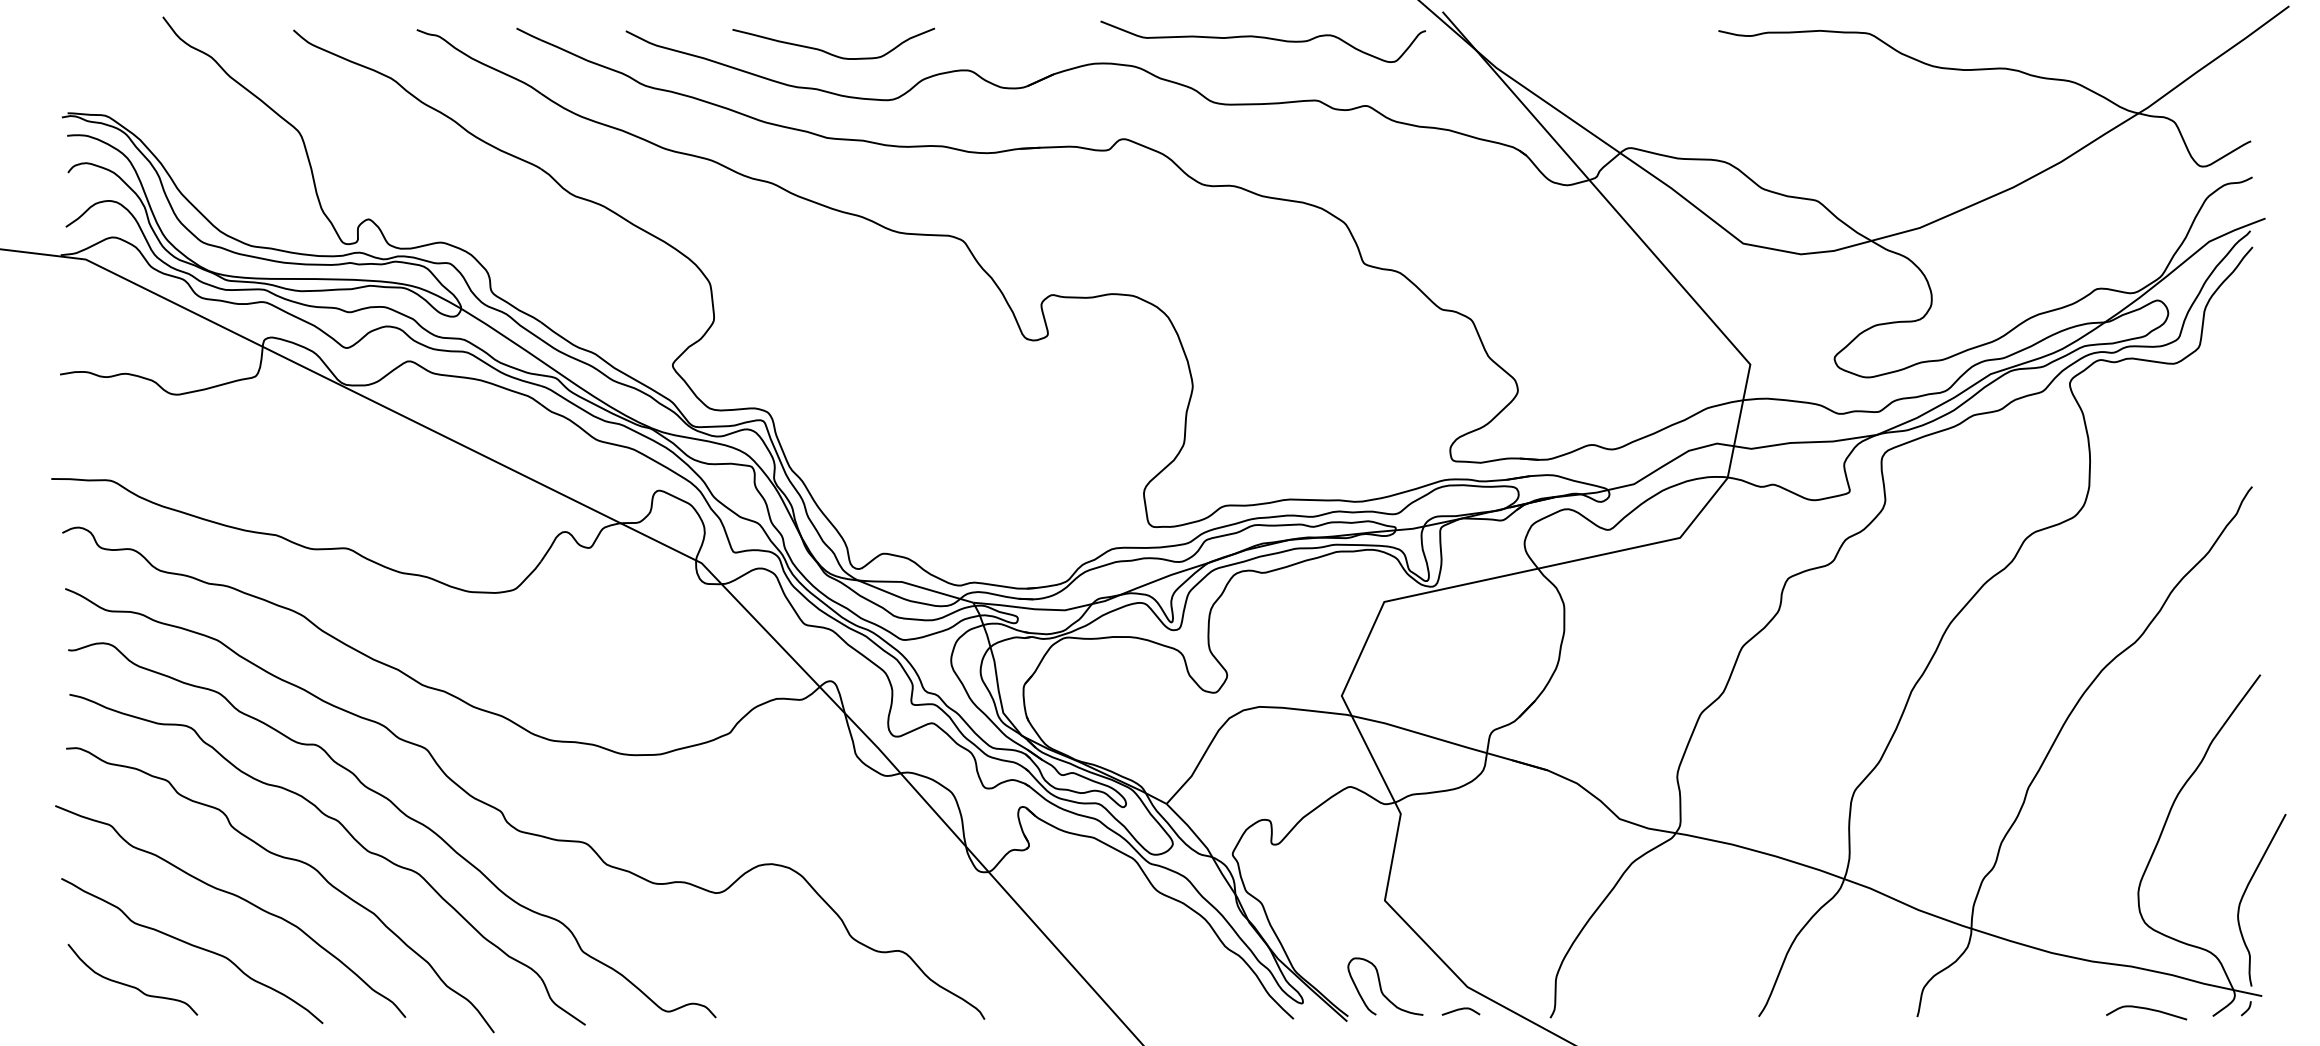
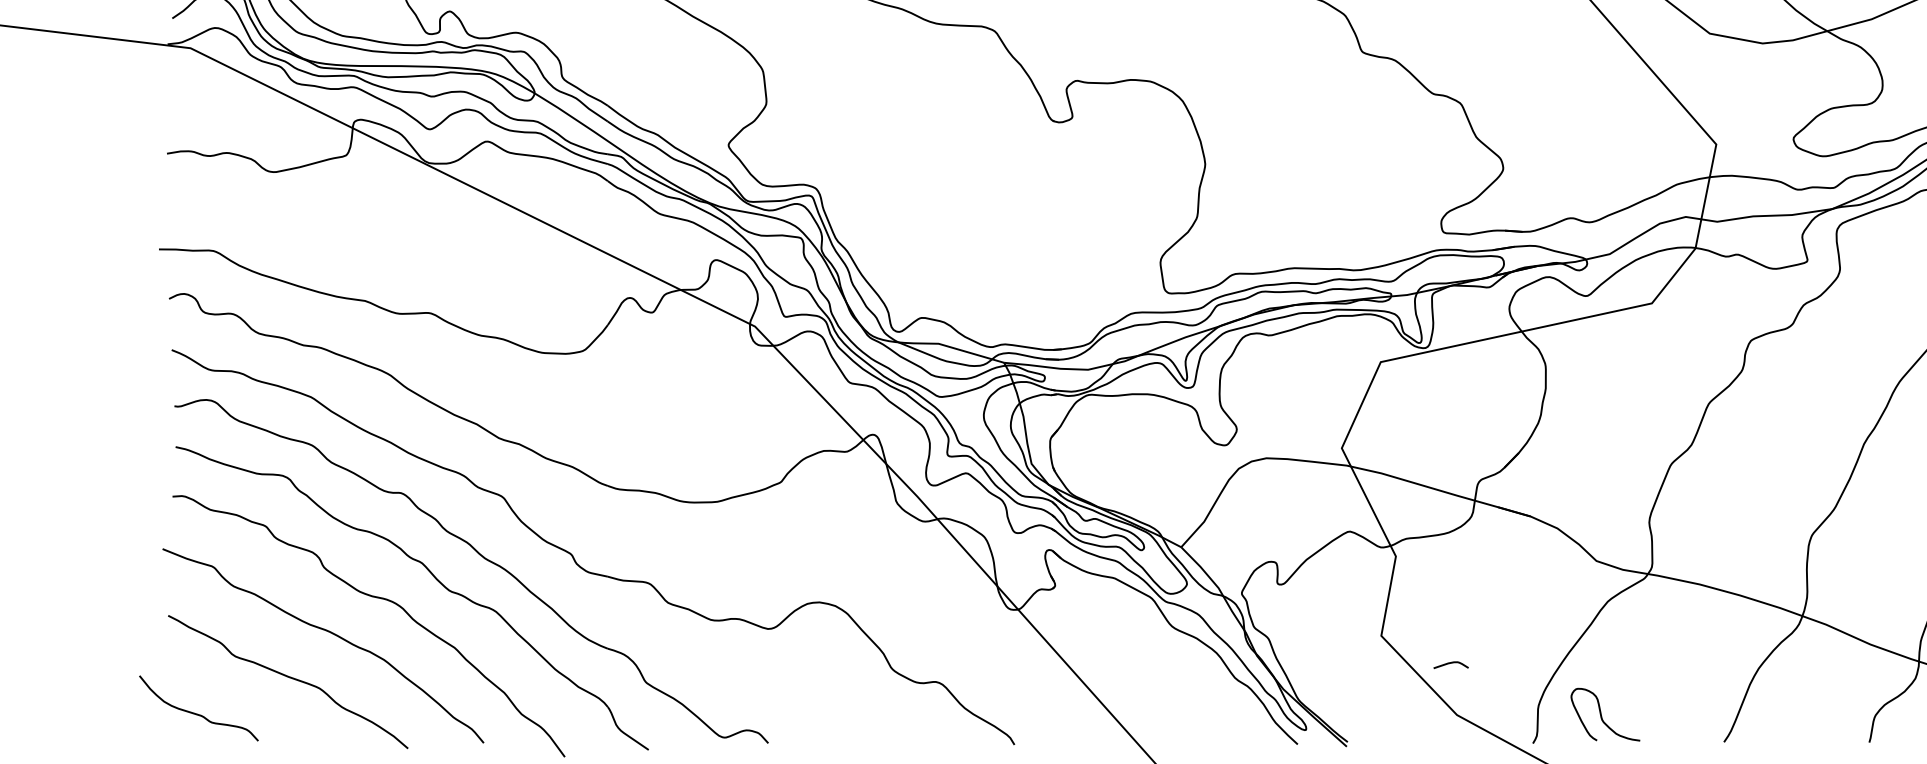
curve: (131, 985) -> (197, 713), moved
curve: (1381, 986) -> (1601, 714), moved
curve: (1460, 1010) -> (1450, 664), moved

